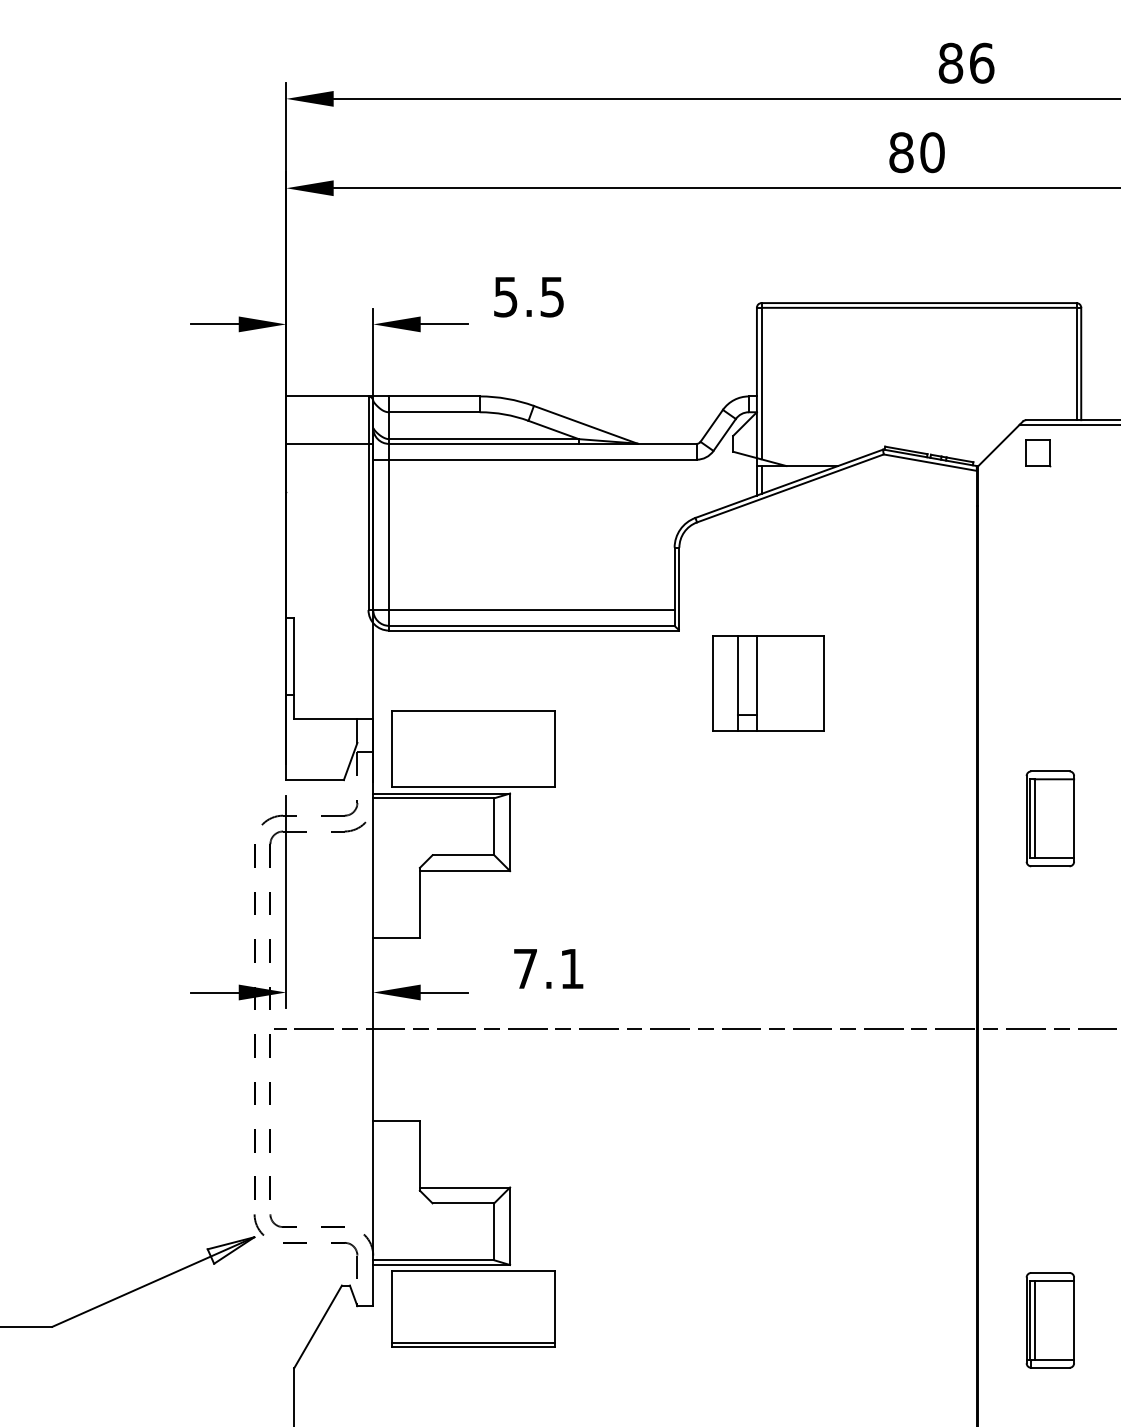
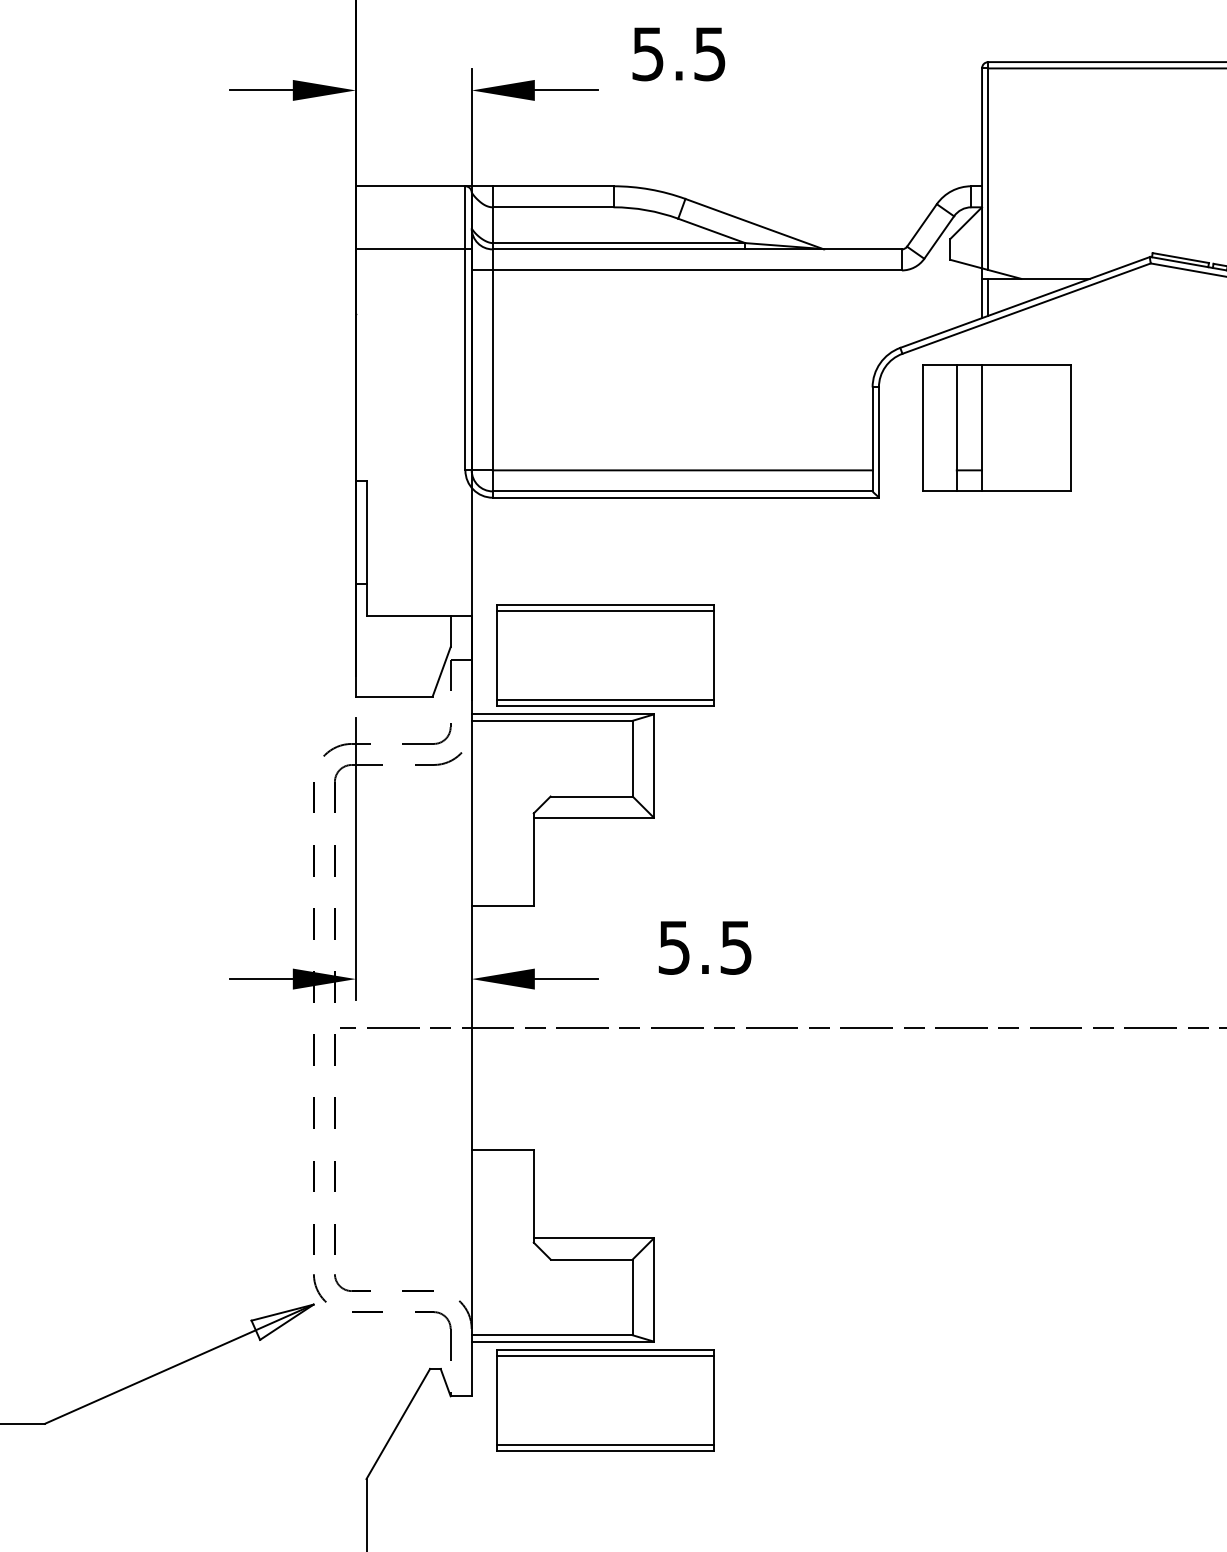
part: (768, 683) -> (997, 428), moved
line: (473, 716) -> (605, 611), added
line: (473, 782) -> (605, 699), added
text: (548, 969) -> (704, 948), 7.1 -> 5.5
line: (473, 1276) -> (605, 1356), added

